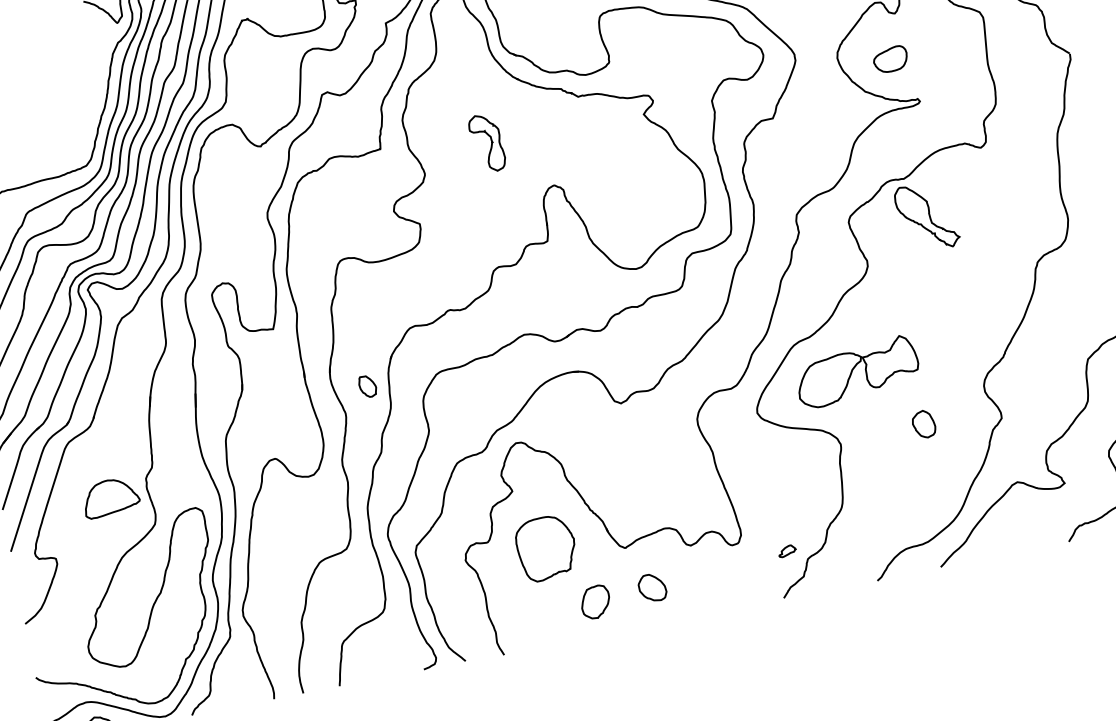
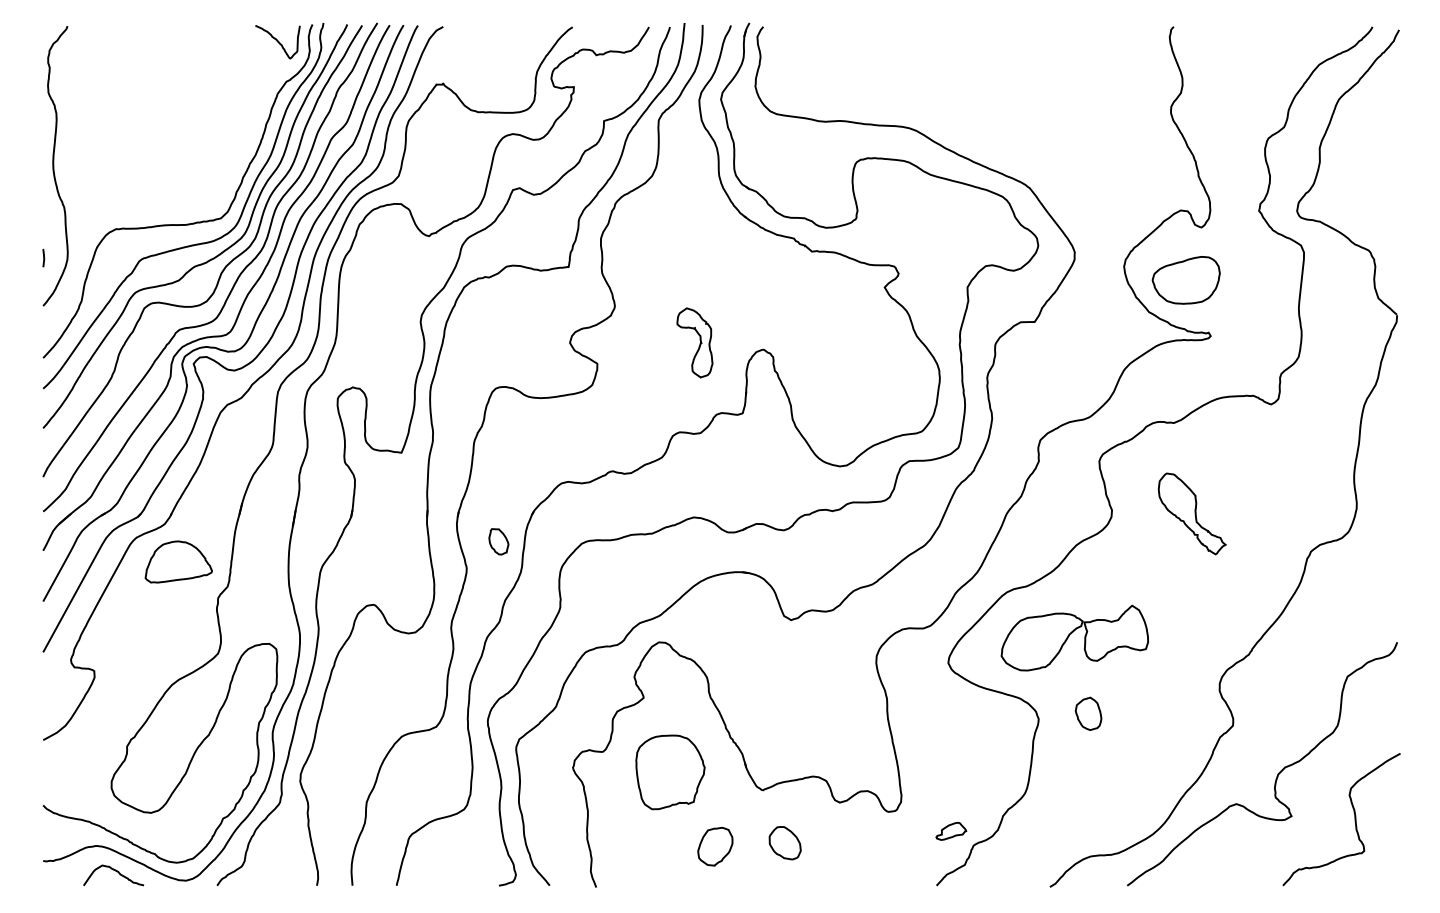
part: (890, 59) -> (1185, 280), size x1.67
part: (486, 143) -> (694, 342), moved
part: (926, 216) -> (1191, 513), moved
part: (923, 424) -> (1088, 713), moved
part: (110, 497) -> (178, 561), moved
part: (787, 551) -> (951, 831), size x1.43

